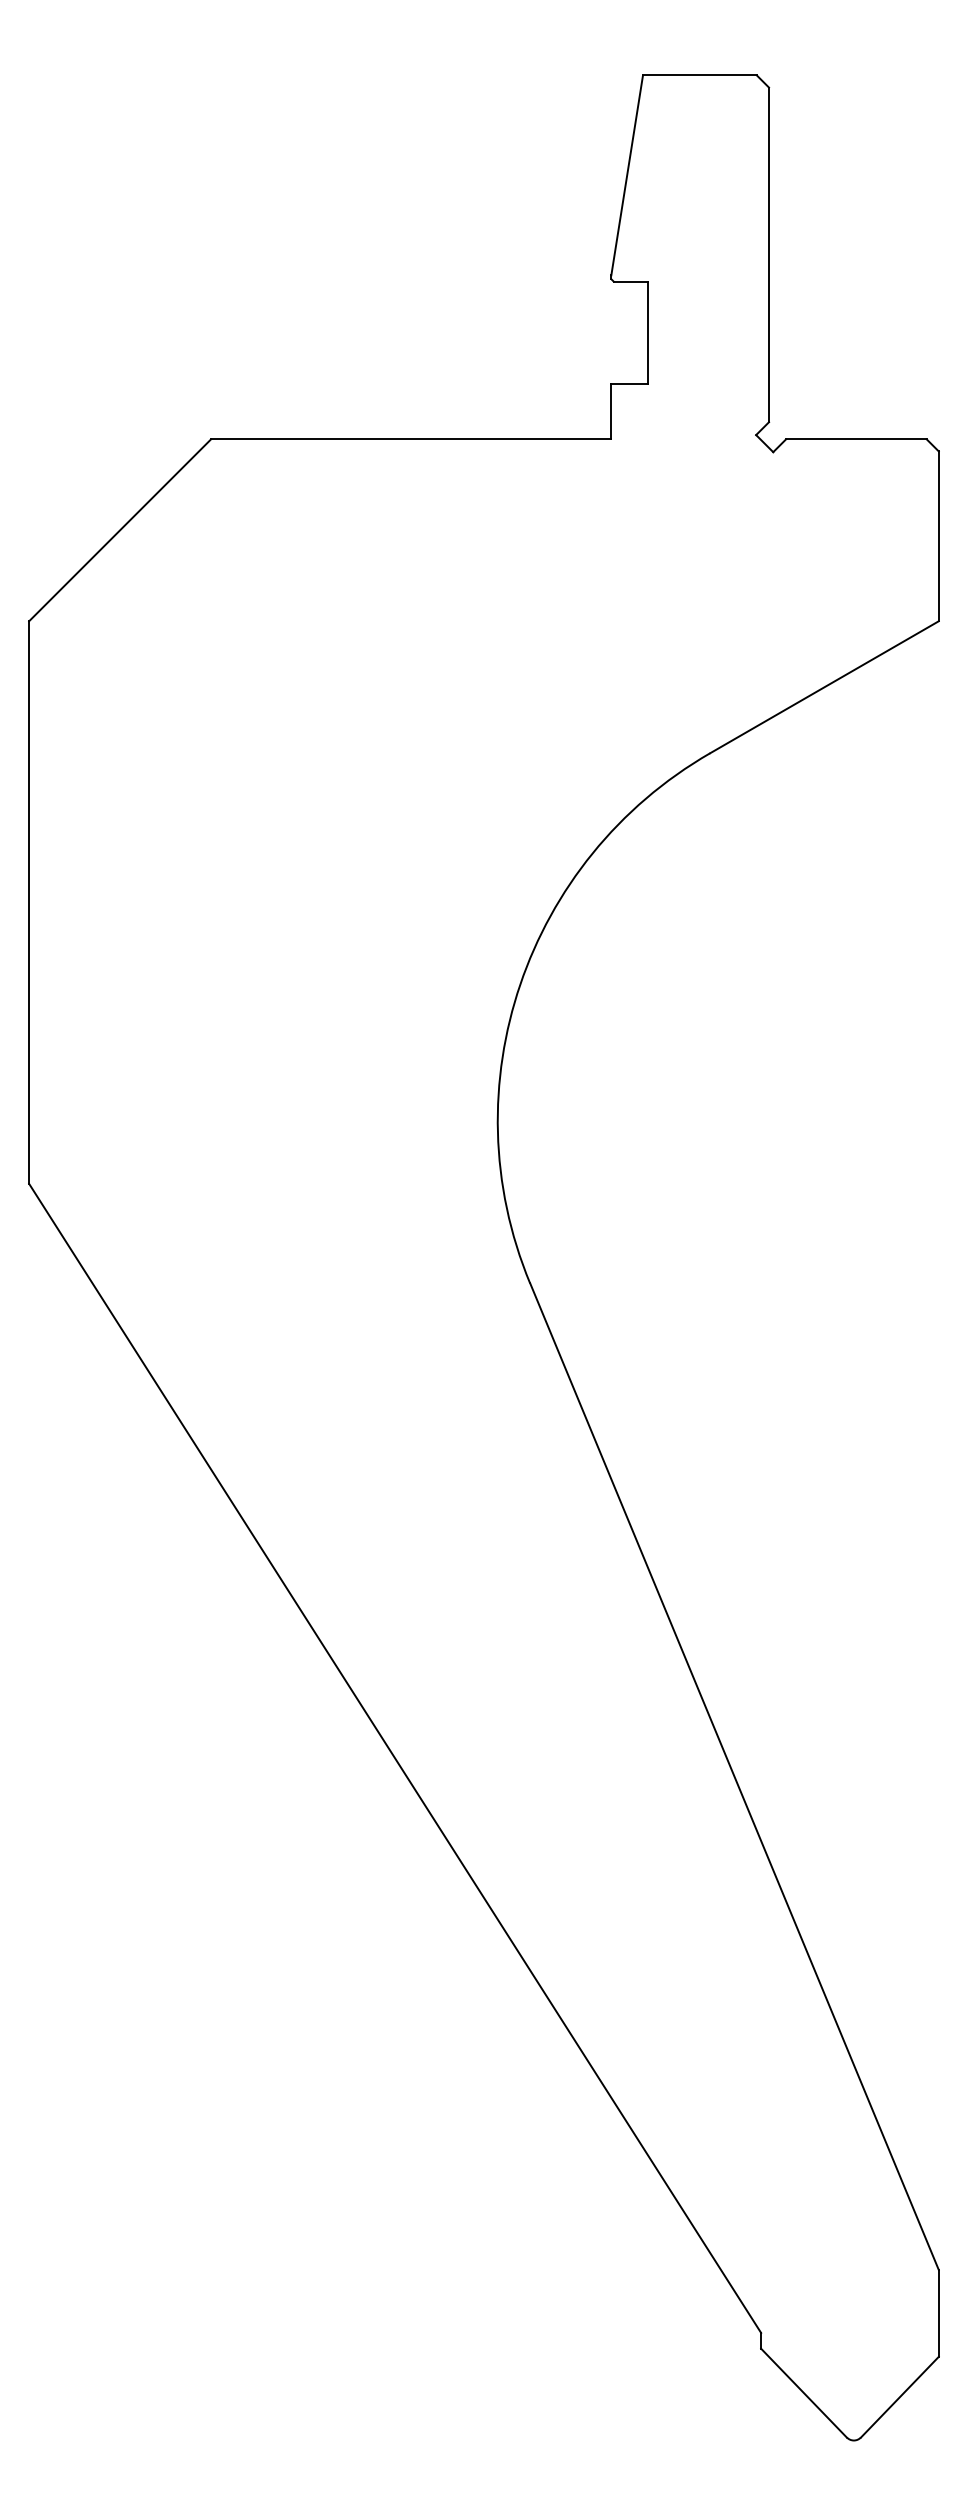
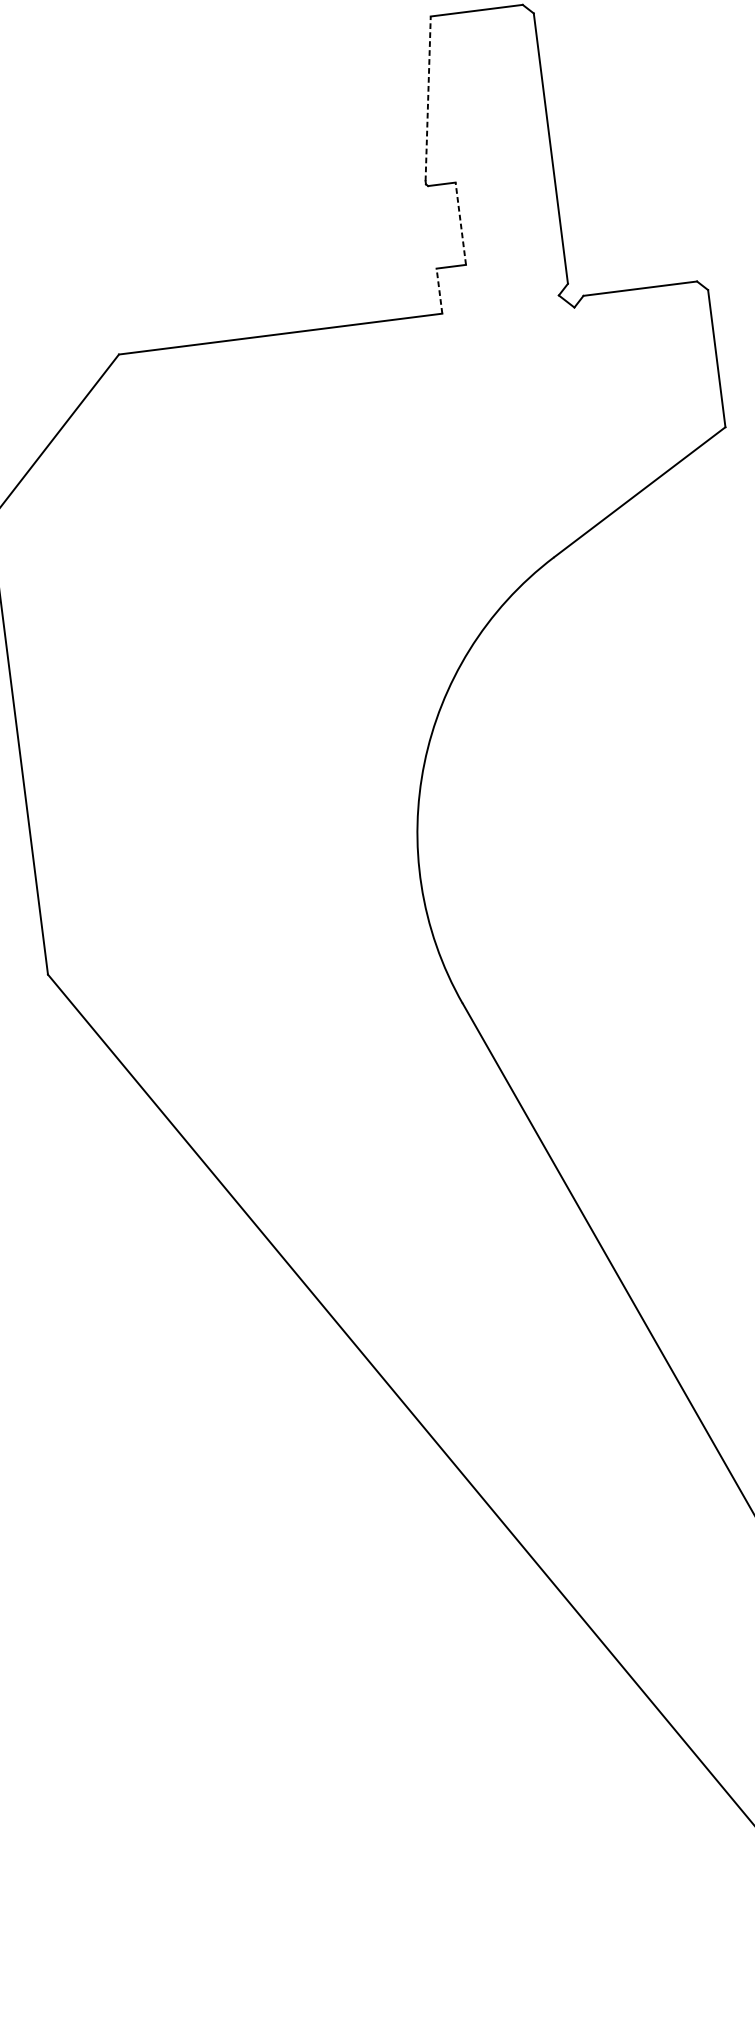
line: (627, 174) -> (428, 98), solid -> dashed
line: (647, 332) -> (460, 223), solid -> dashed
line: (611, 411) -> (439, 291), solid -> dashed

